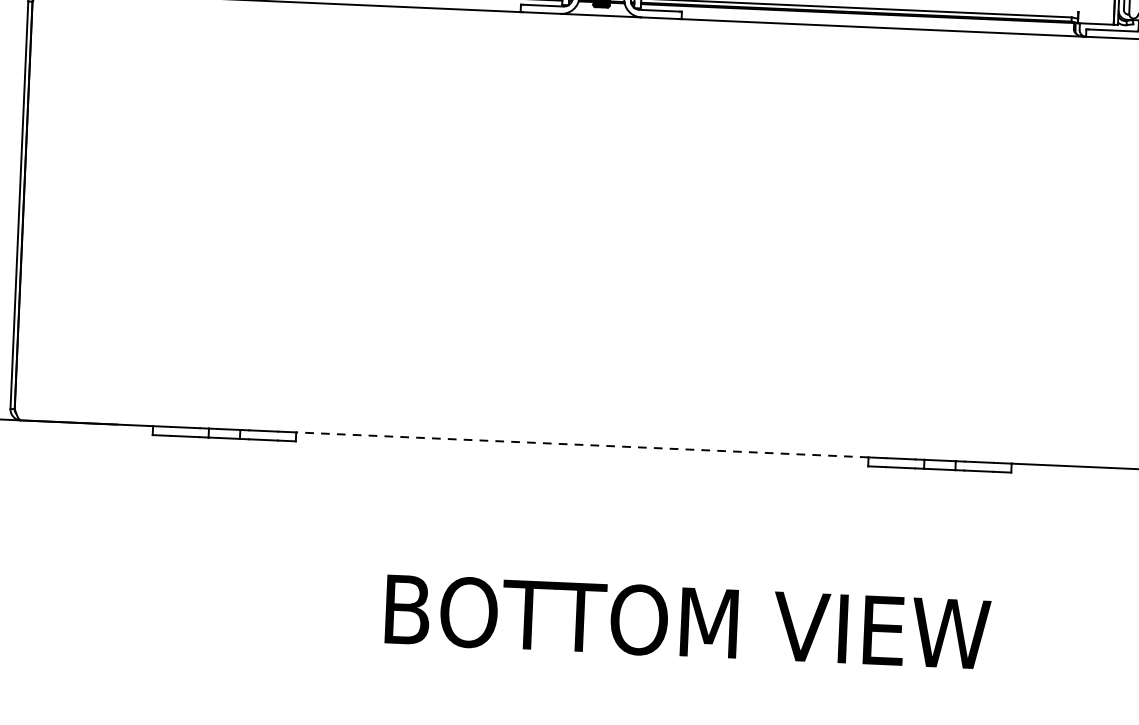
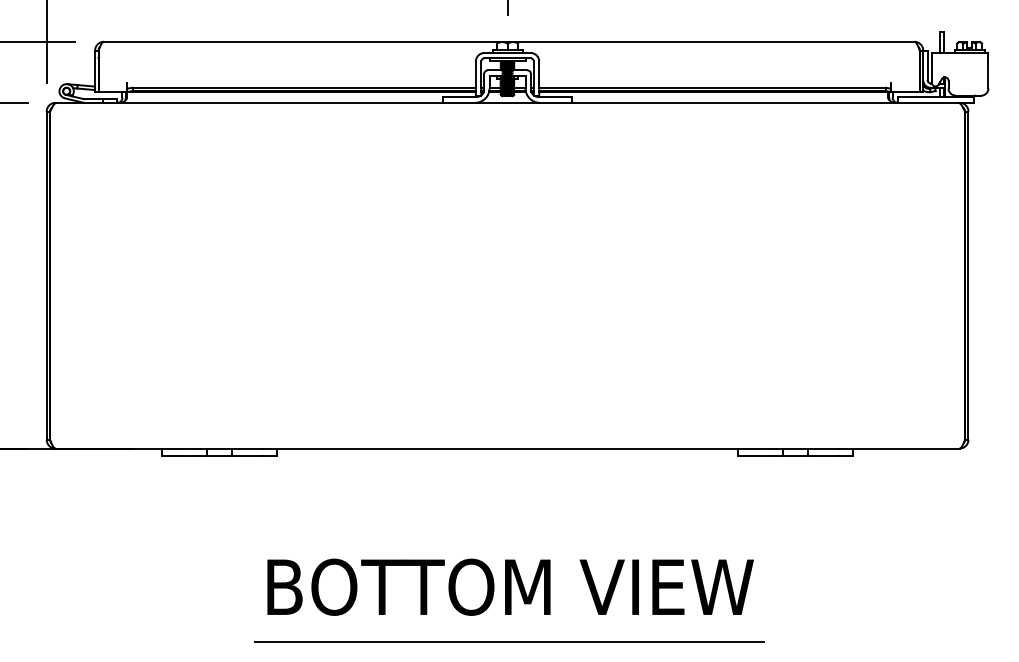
line: (582, 444) -> (507, 448), dashed -> solid
text: (687, 621) -> (510, 586), moved
line: (574, 684) -> (509, 641), added

